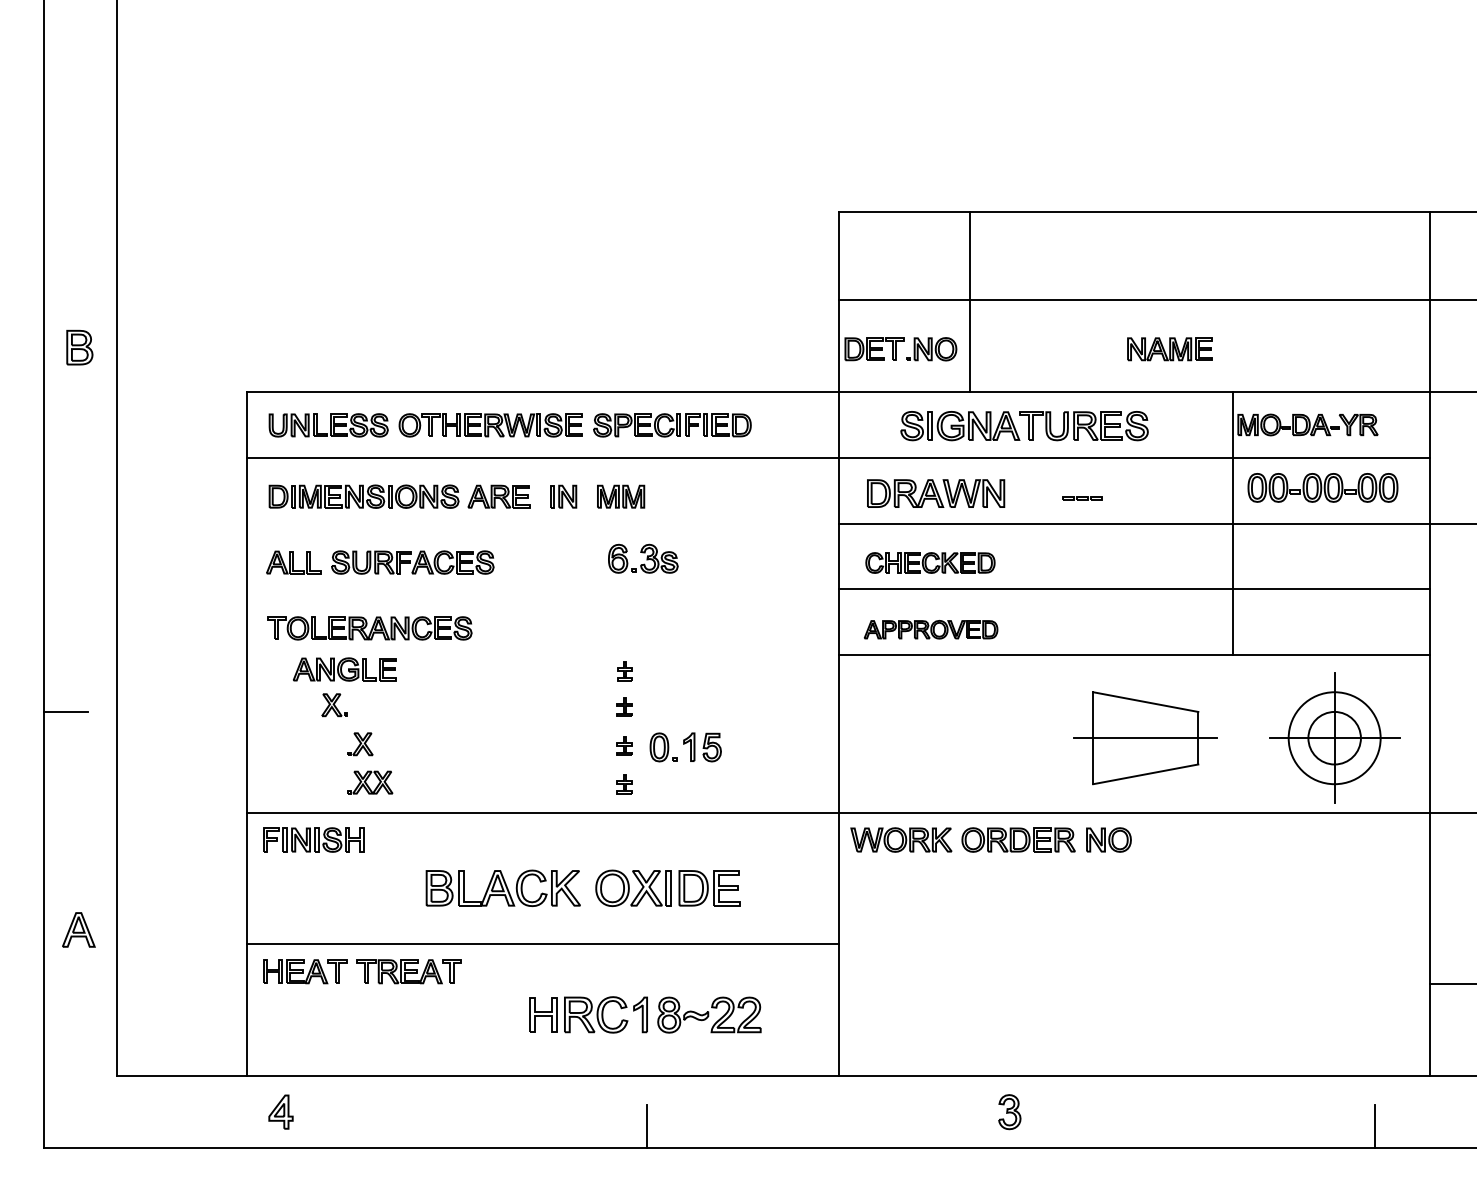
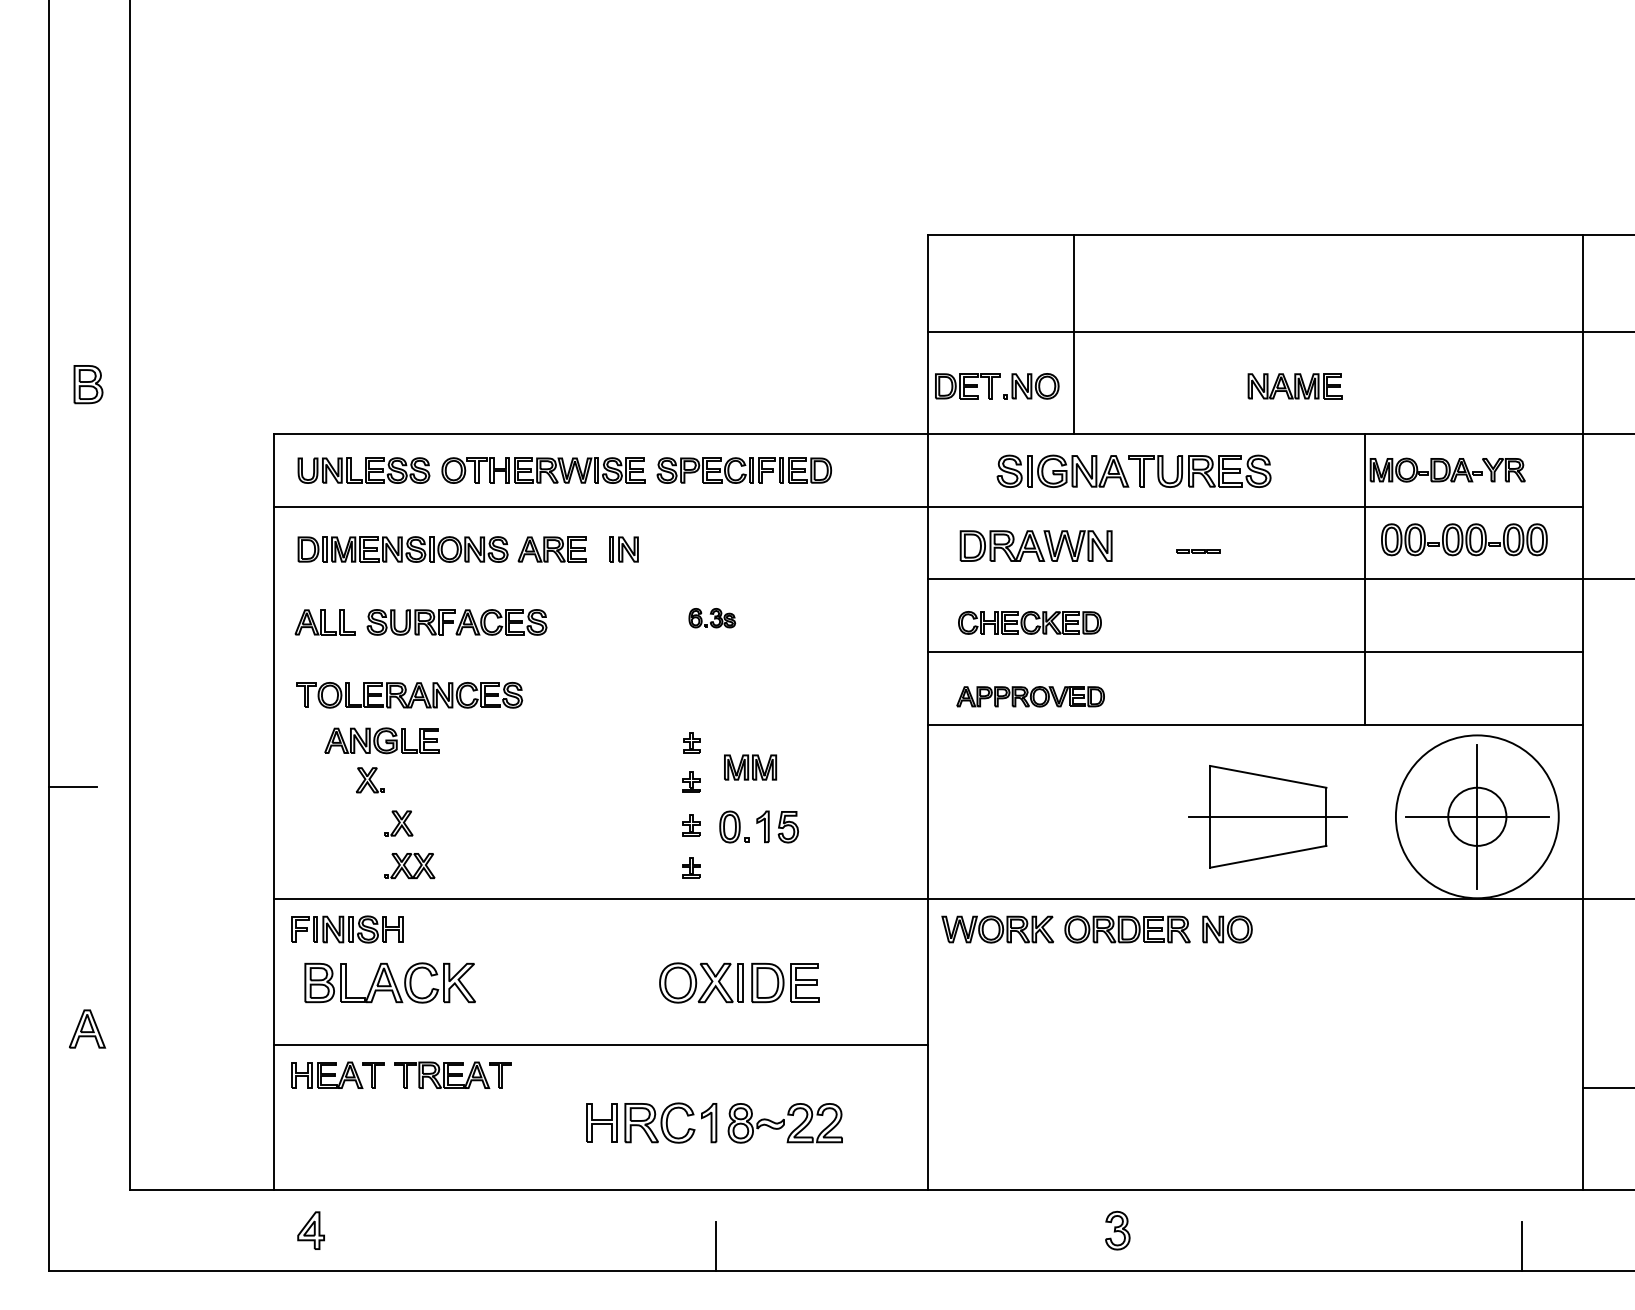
part: (621, 496) -> (750, 767), moved
part: (643, 558) -> (712, 617), size x0.6
circle: (1334, 737) -> (1477, 816), size x1.6
part: (502, 887) -> (389, 982), moved

